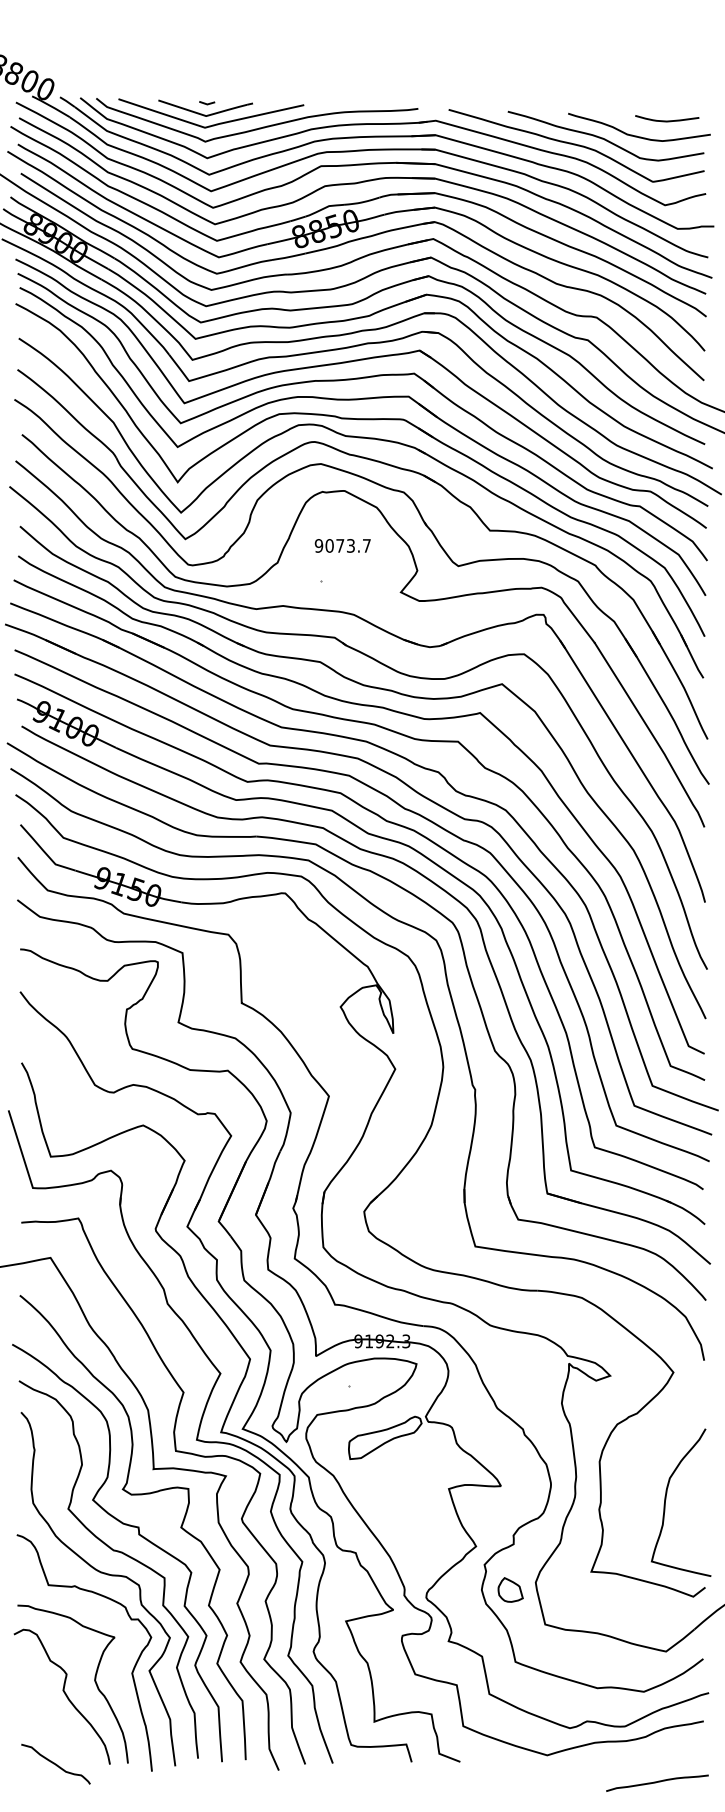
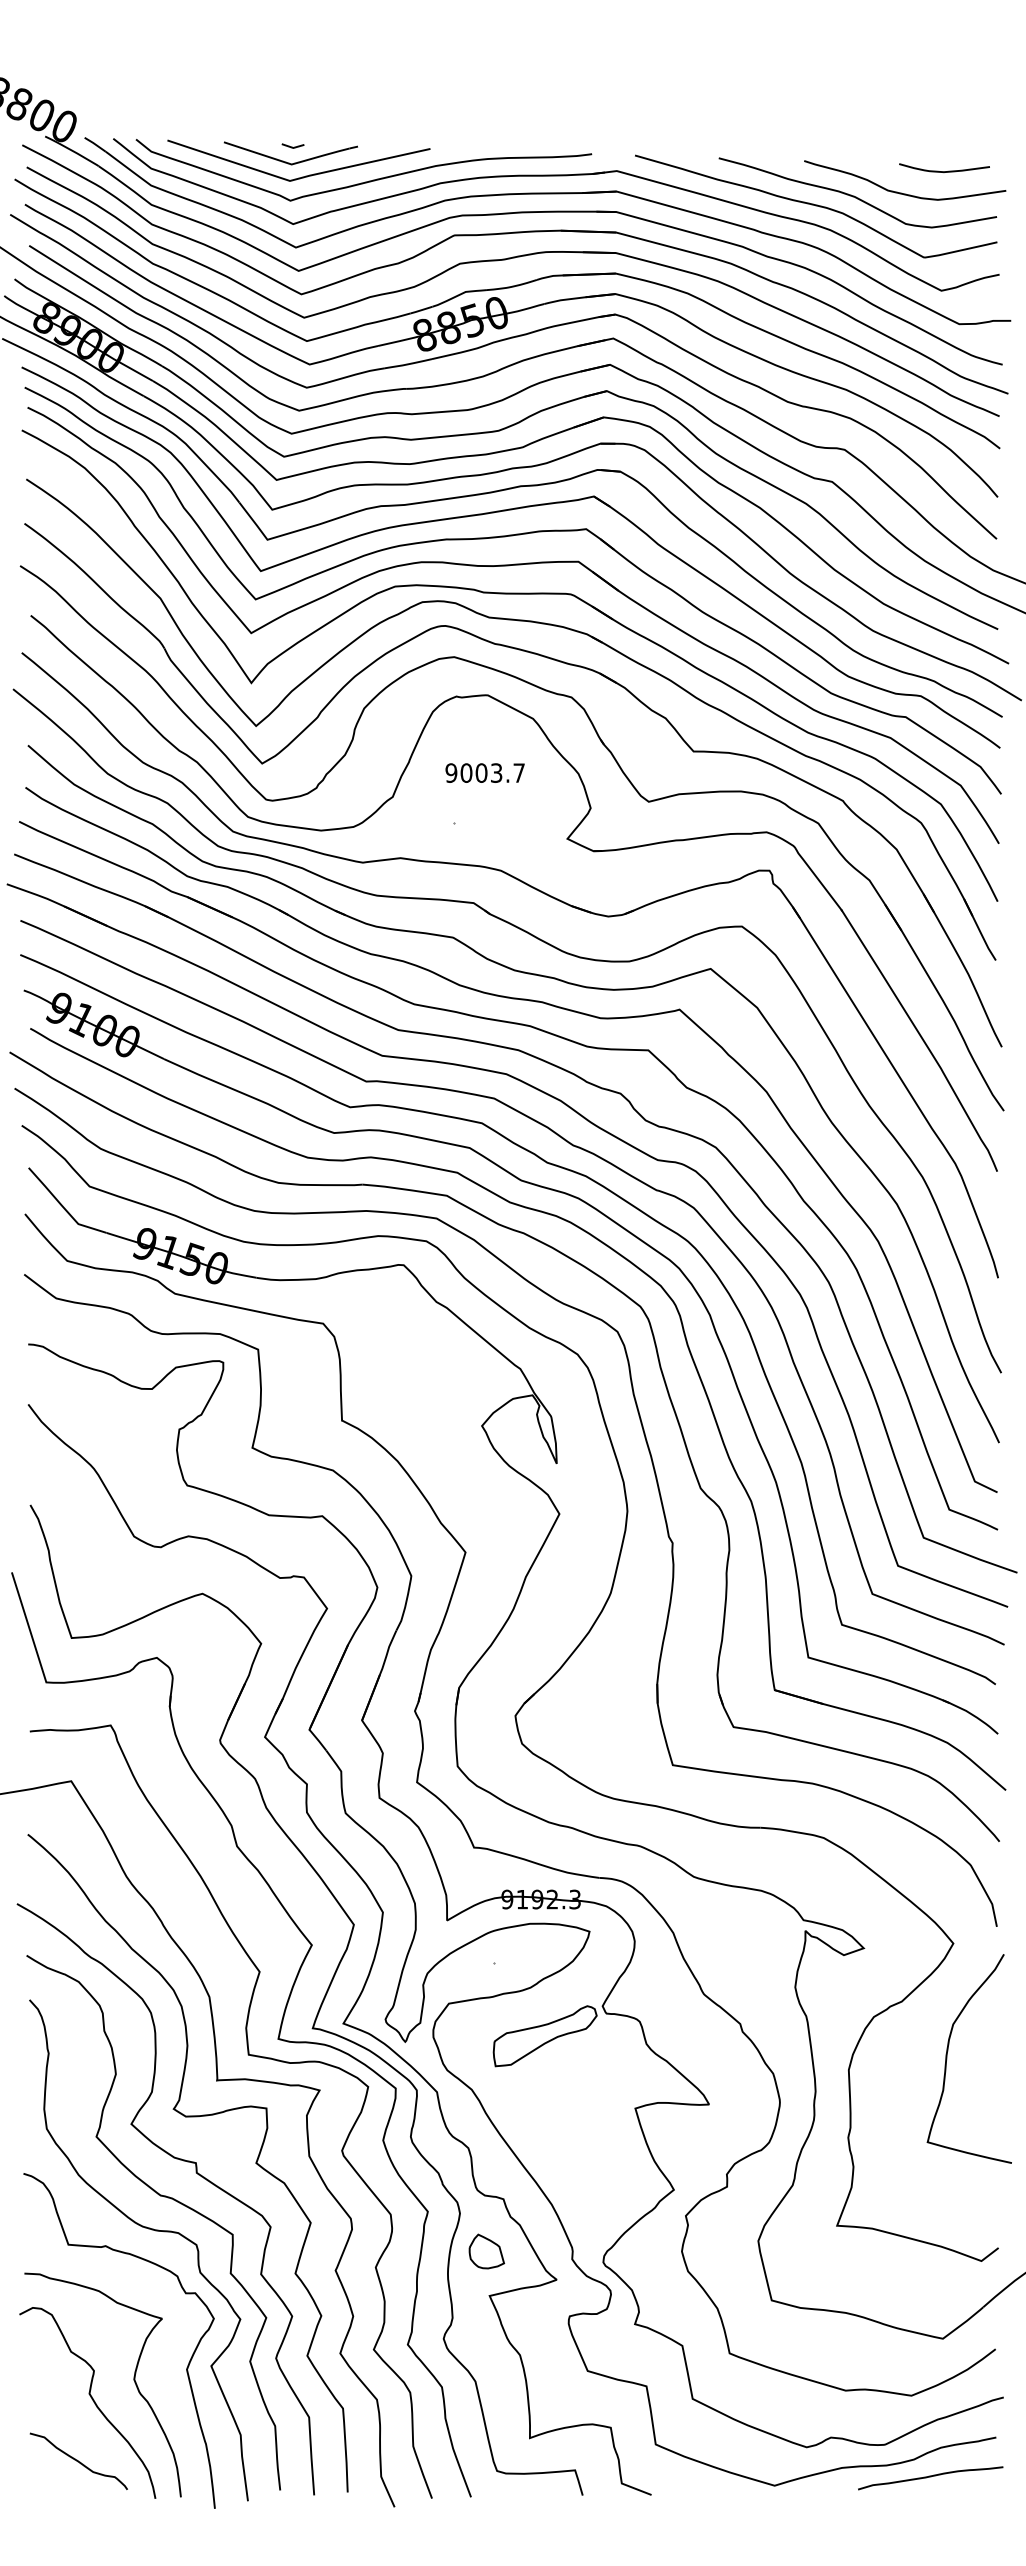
text: (340, 545) -> (481, 772), 9073.7 -> 9003.7
curve: (665, 1502) -> (947, 2058), moved
part: (510, 1589) -> (486, 2251), moved
curve: (55, 1763) -> (78, 2460), moved
curve: (657, 1782) -> (930, 2477), moved

